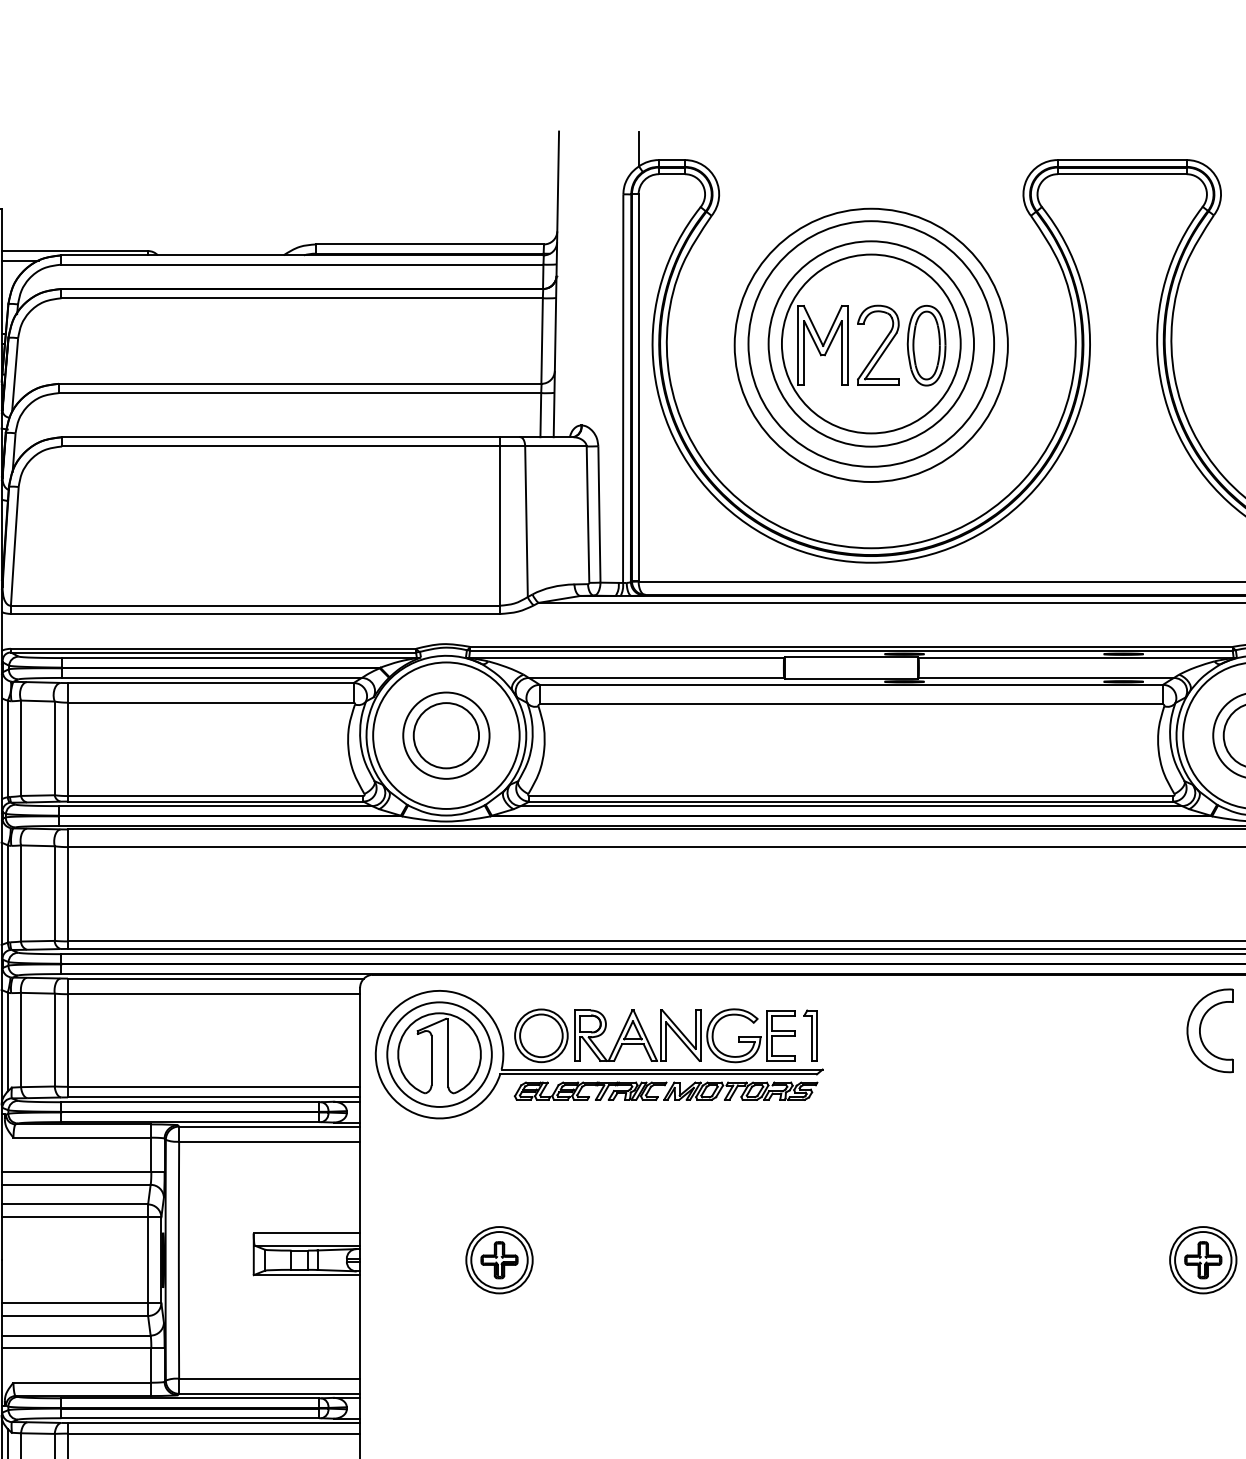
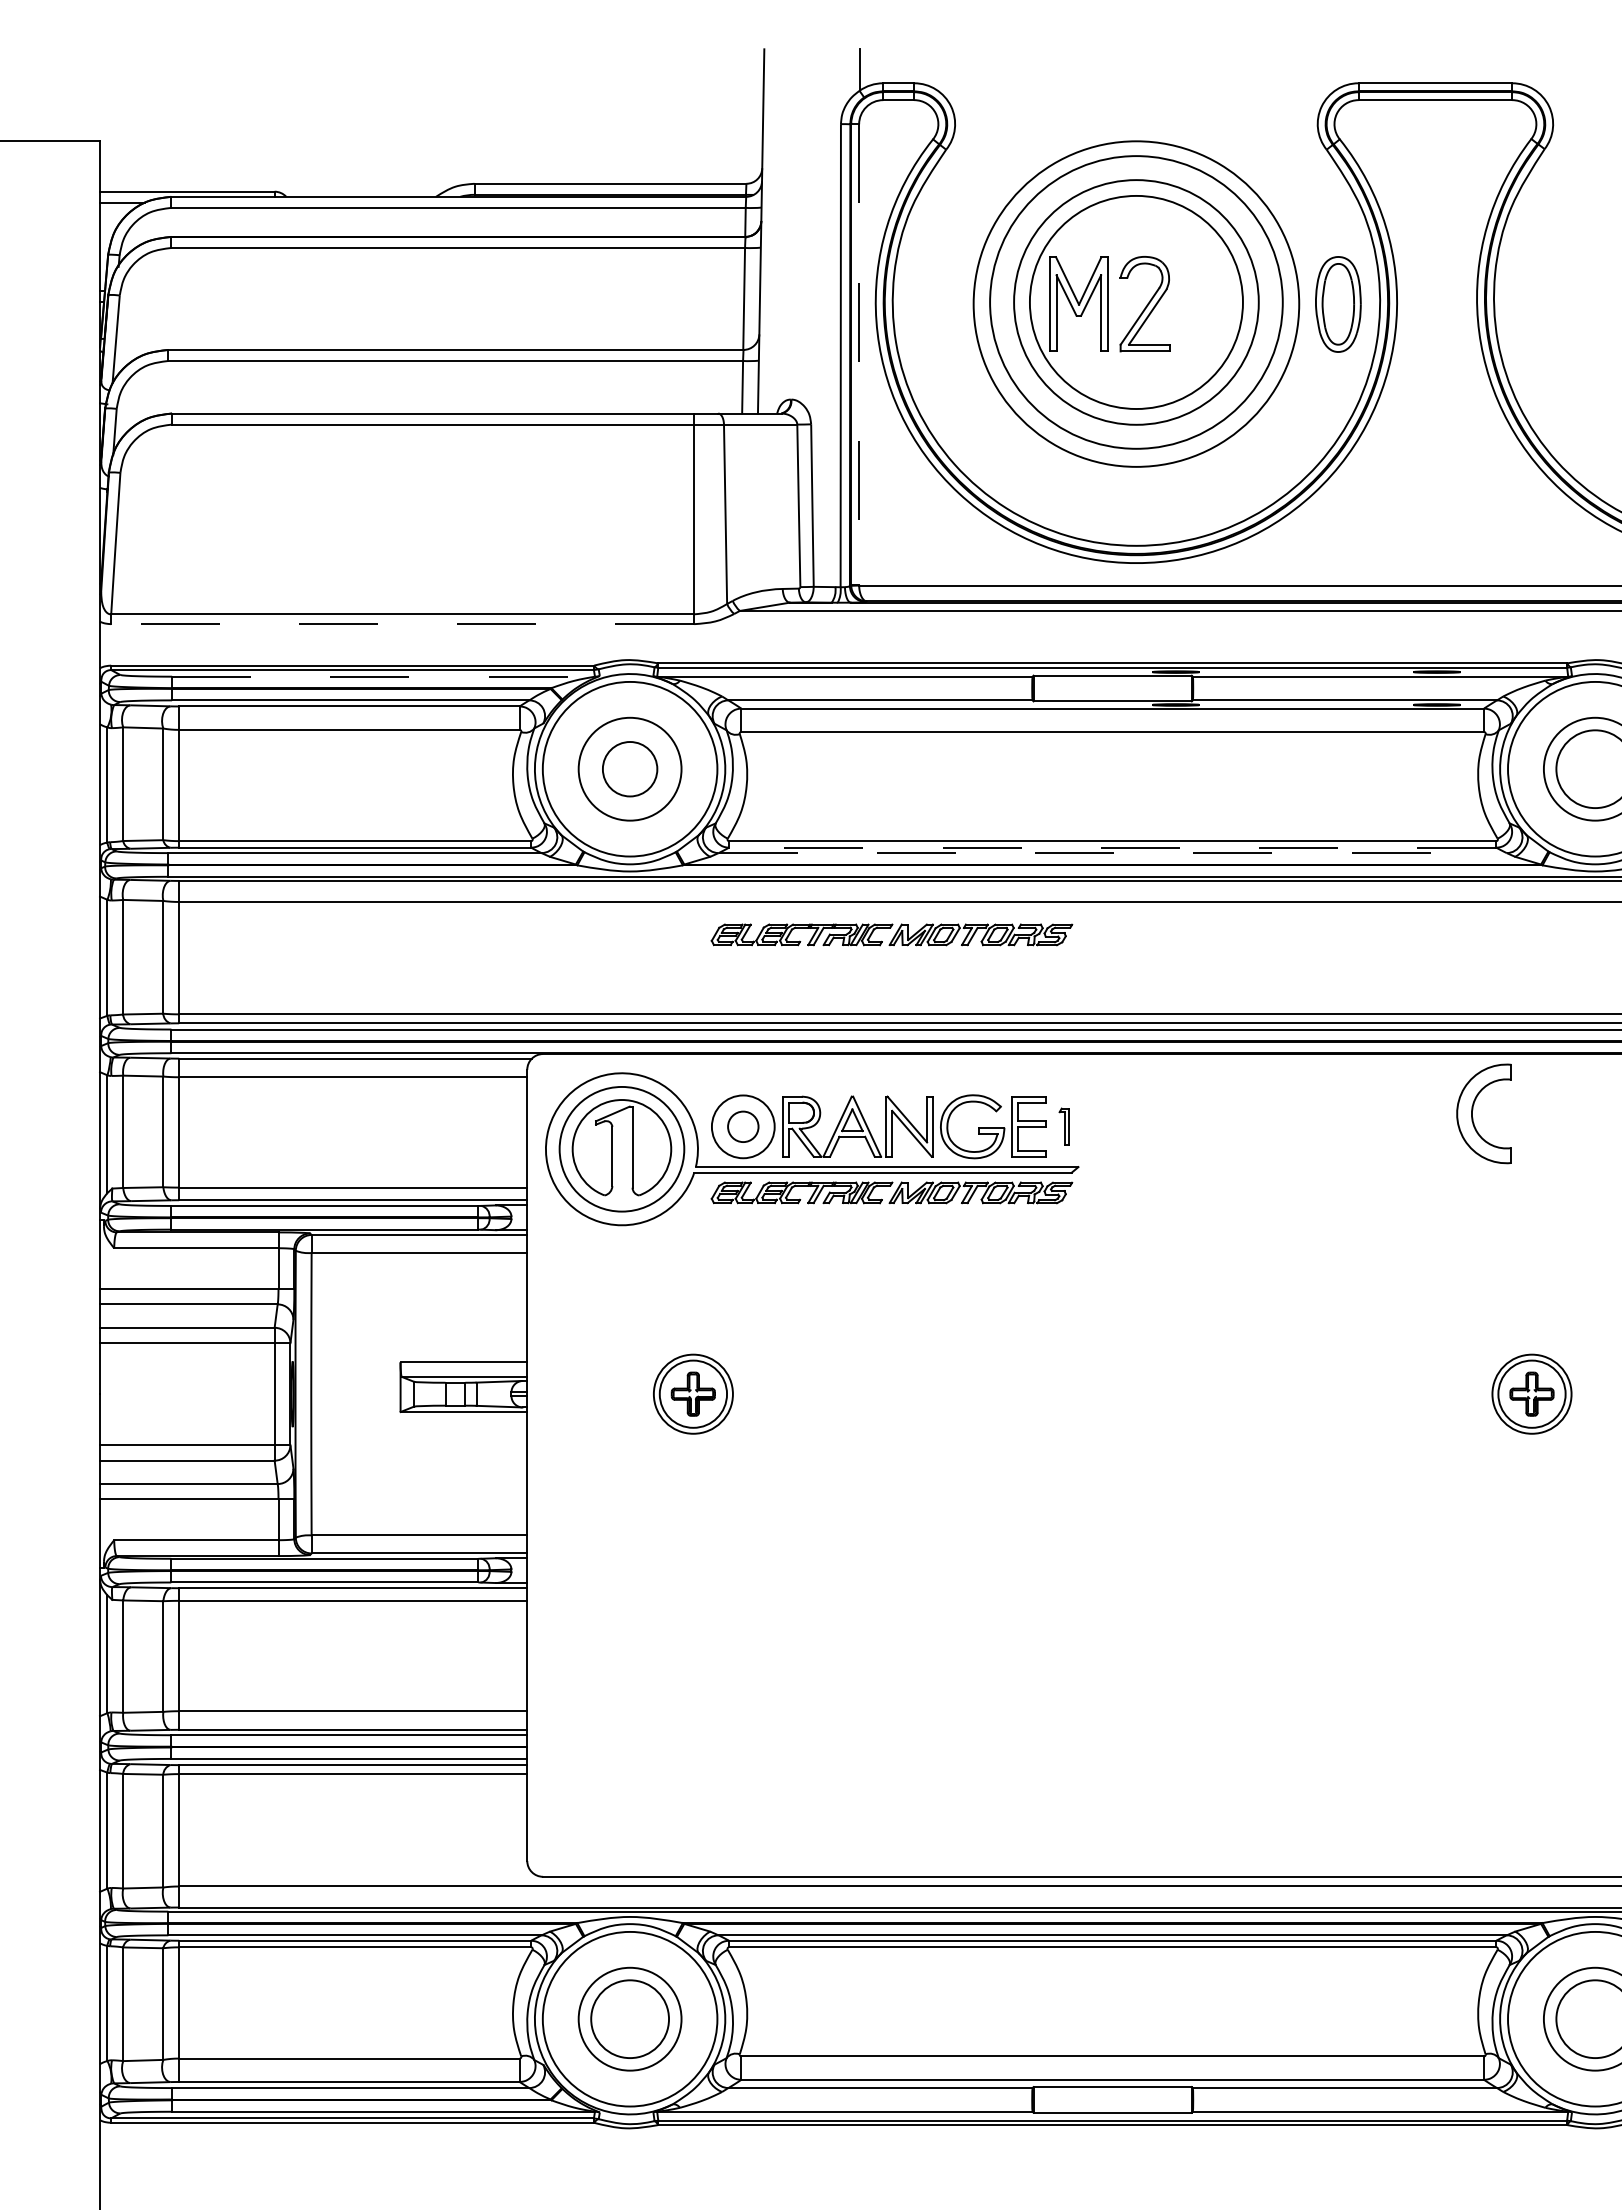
part: (926, 345) -> (1338, 304), moved
line: (638, 387) -> (859, 354), solid -> dashed
line: (255, 614) -> (402, 624), solid -> dashed
line: (240, 657) -> (384, 676), solid -> dashed
circle: (446, 735) -> (630, 769), size x0.7
line: (851, 801) -> (1112, 847), solid -> dashed
line: (852, 806) -> (1113, 853), solid -> dashed
part: (665, 874) -> (891, 934), added
part: (1201, 1027) -> (1473, 1109), moved
circle: (540, 1035) -> (742, 1126), size x0.6
part: (810, 1035) -> (1063, 1126), size x0.6

